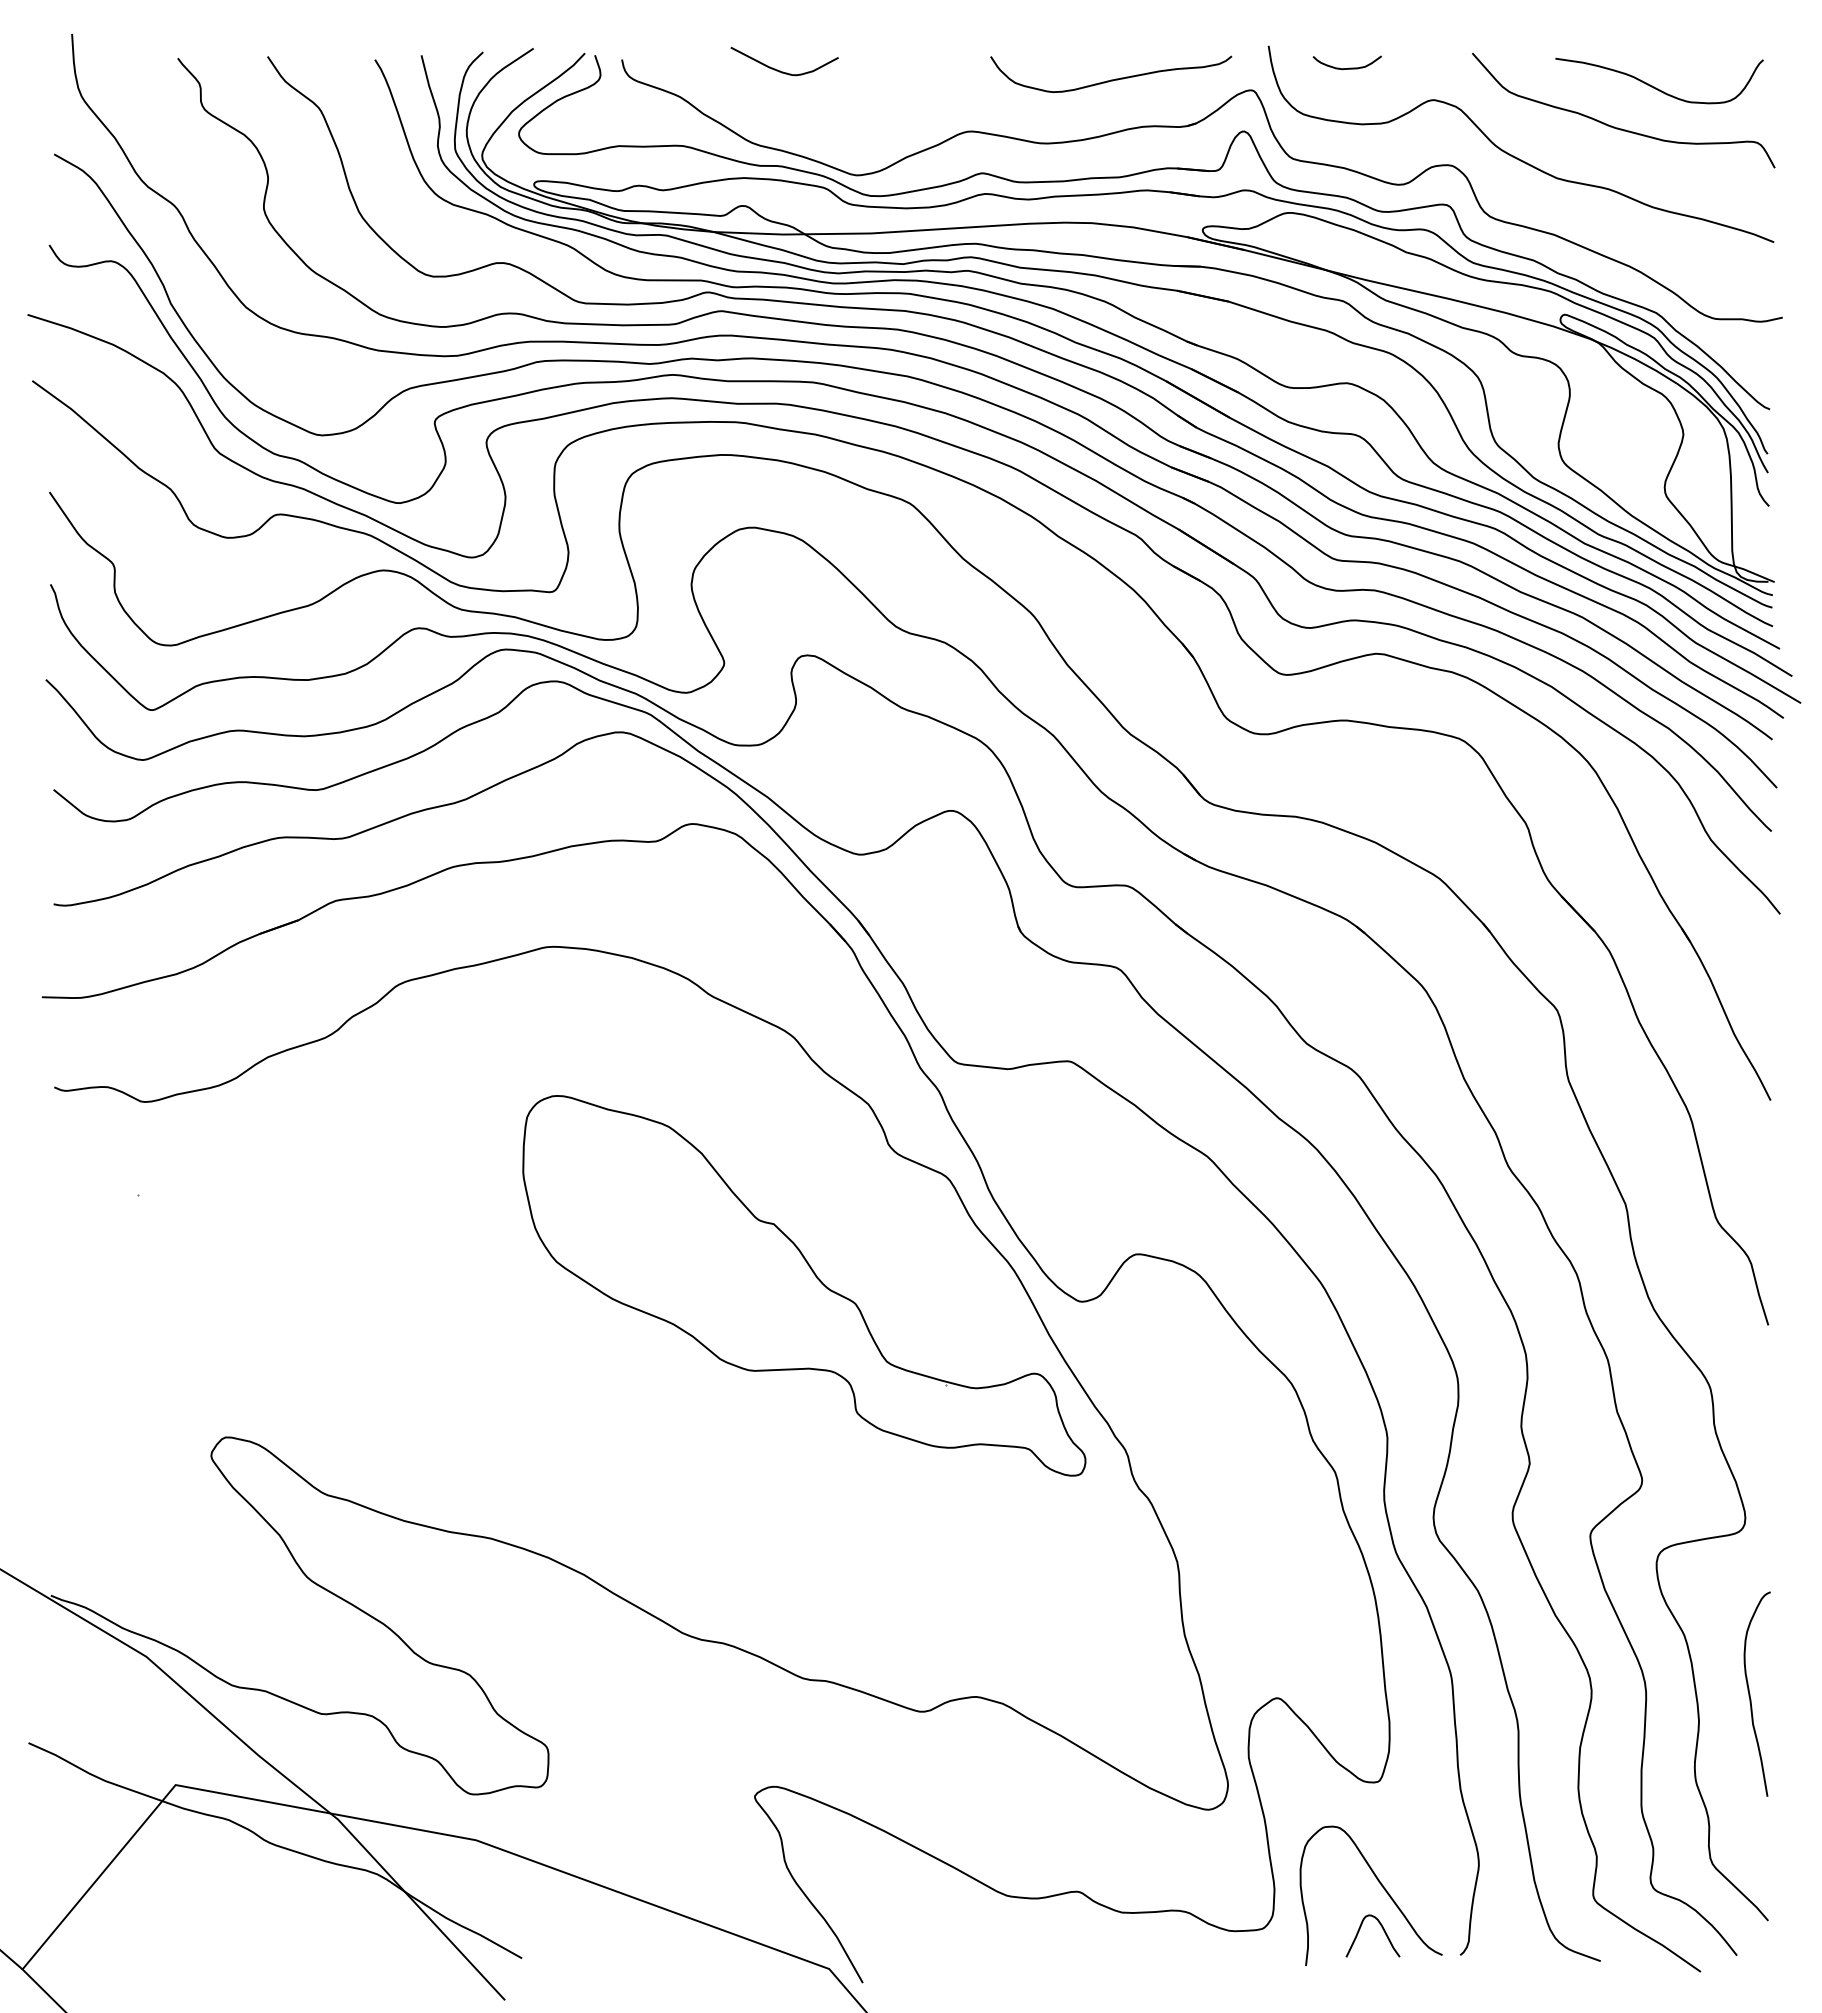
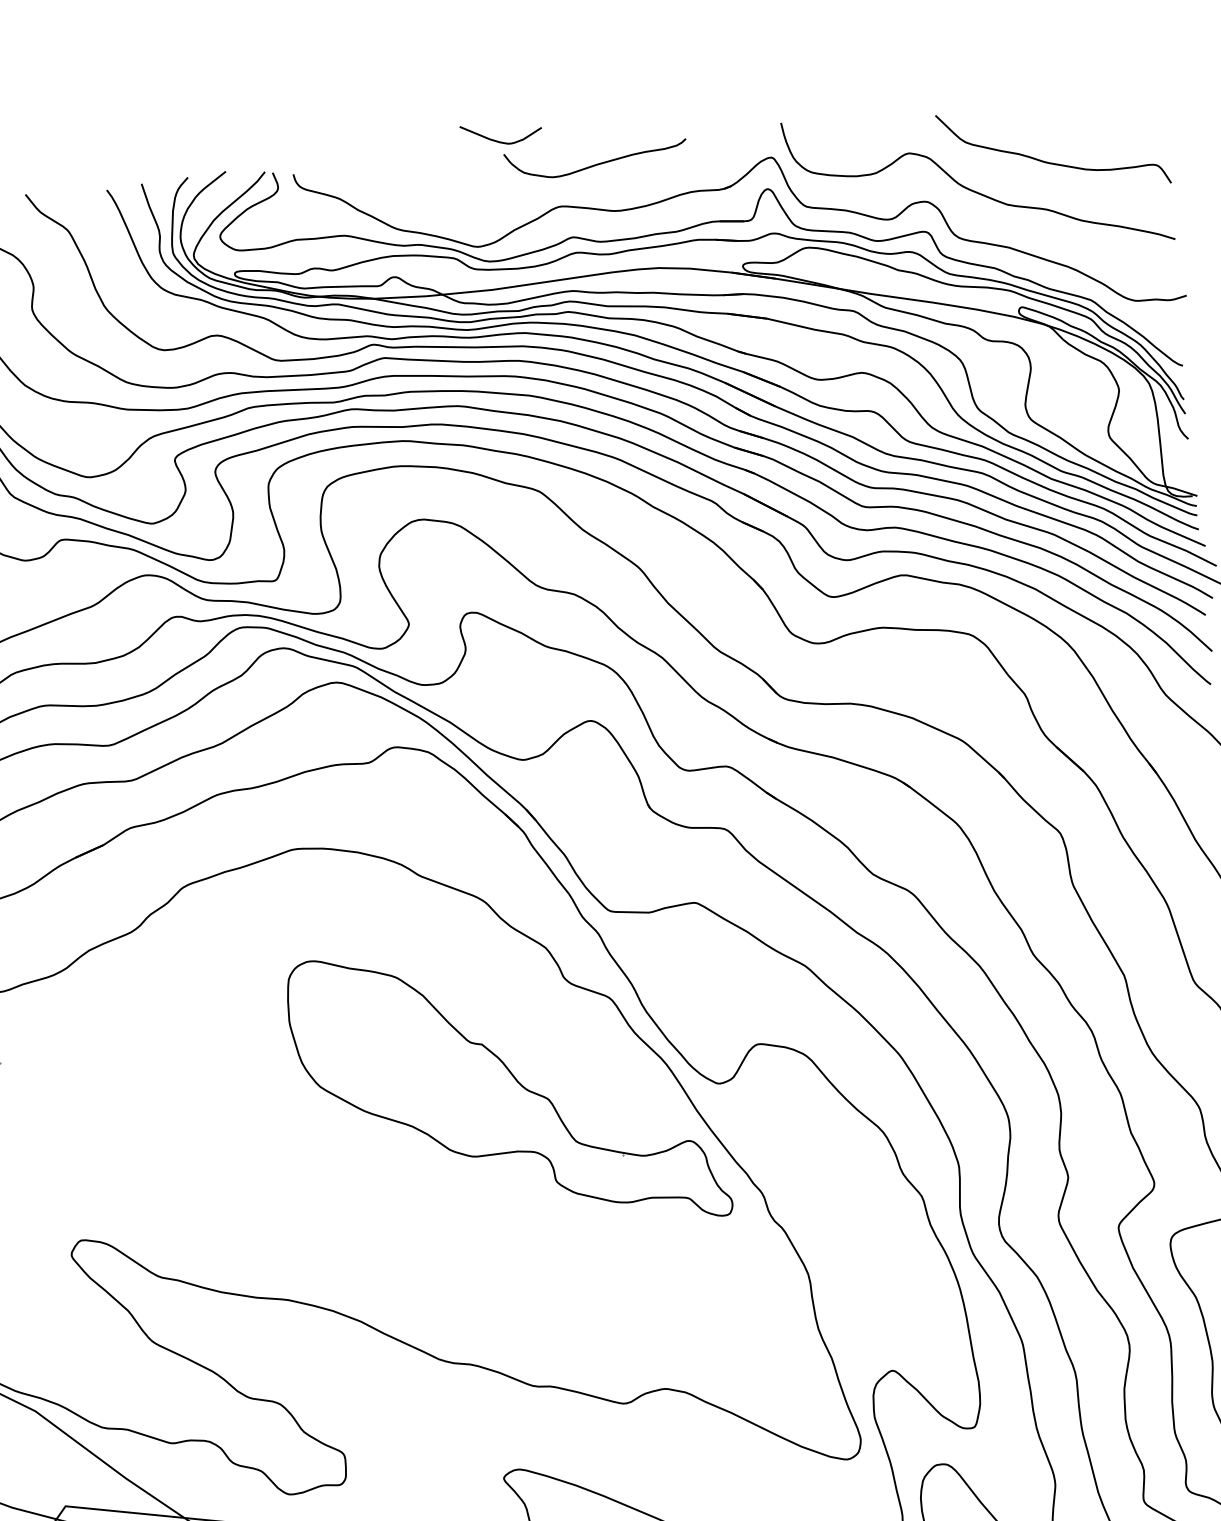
curve: (1349, 67) -> (843, 134), removed
curve: (780, 70) -> (498, 141), moved
curve: (1111, 79) -> (596, 164), moved
curve: (1656, 87) -> (1076, 129), removed

